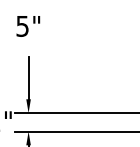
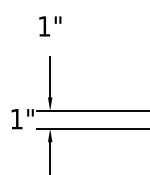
text: (22, 26) -> (44, 26), 5" -> 1"

